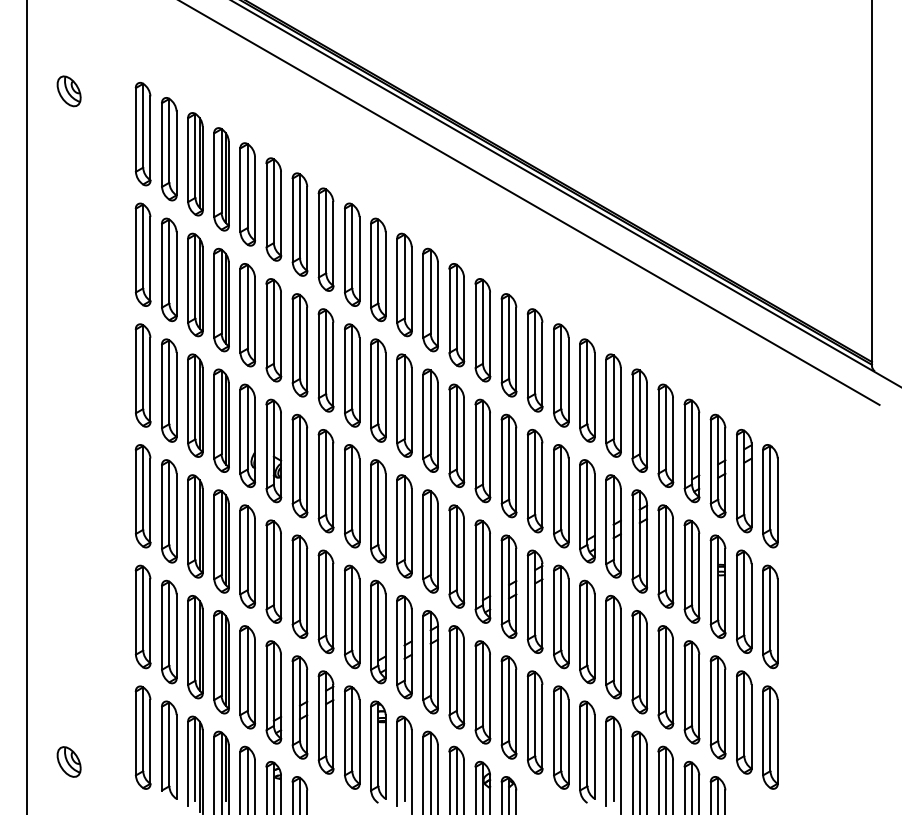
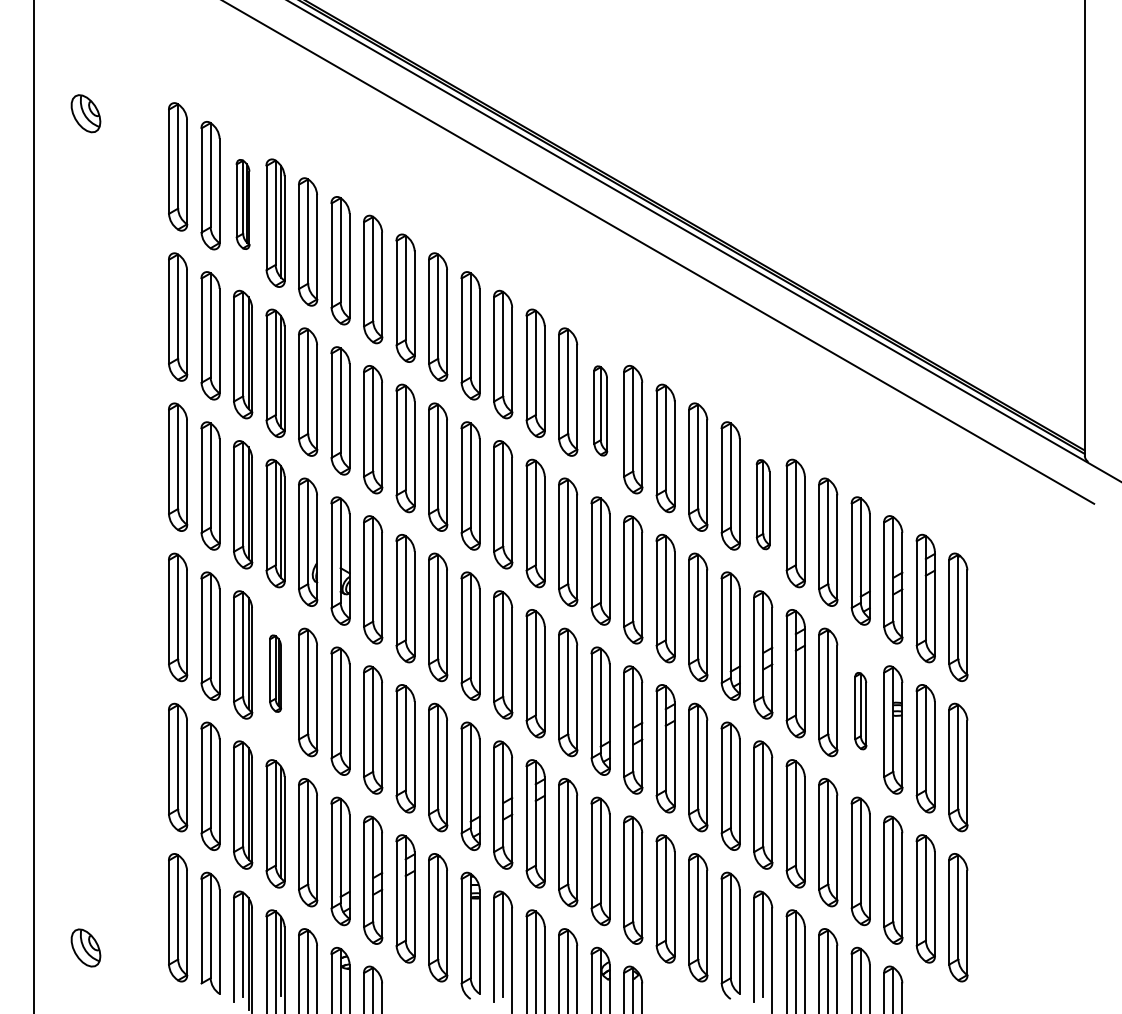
part: (195, 164) -> (243, 204), size x0.7
part: (482, 330) -> (600, 411), size x0.7
part: (613, 405) -> (763, 504), size x0.7
part: (221, 541) -> (275, 673), size x0.6
part: (691, 571) -> (860, 711), size x0.6

